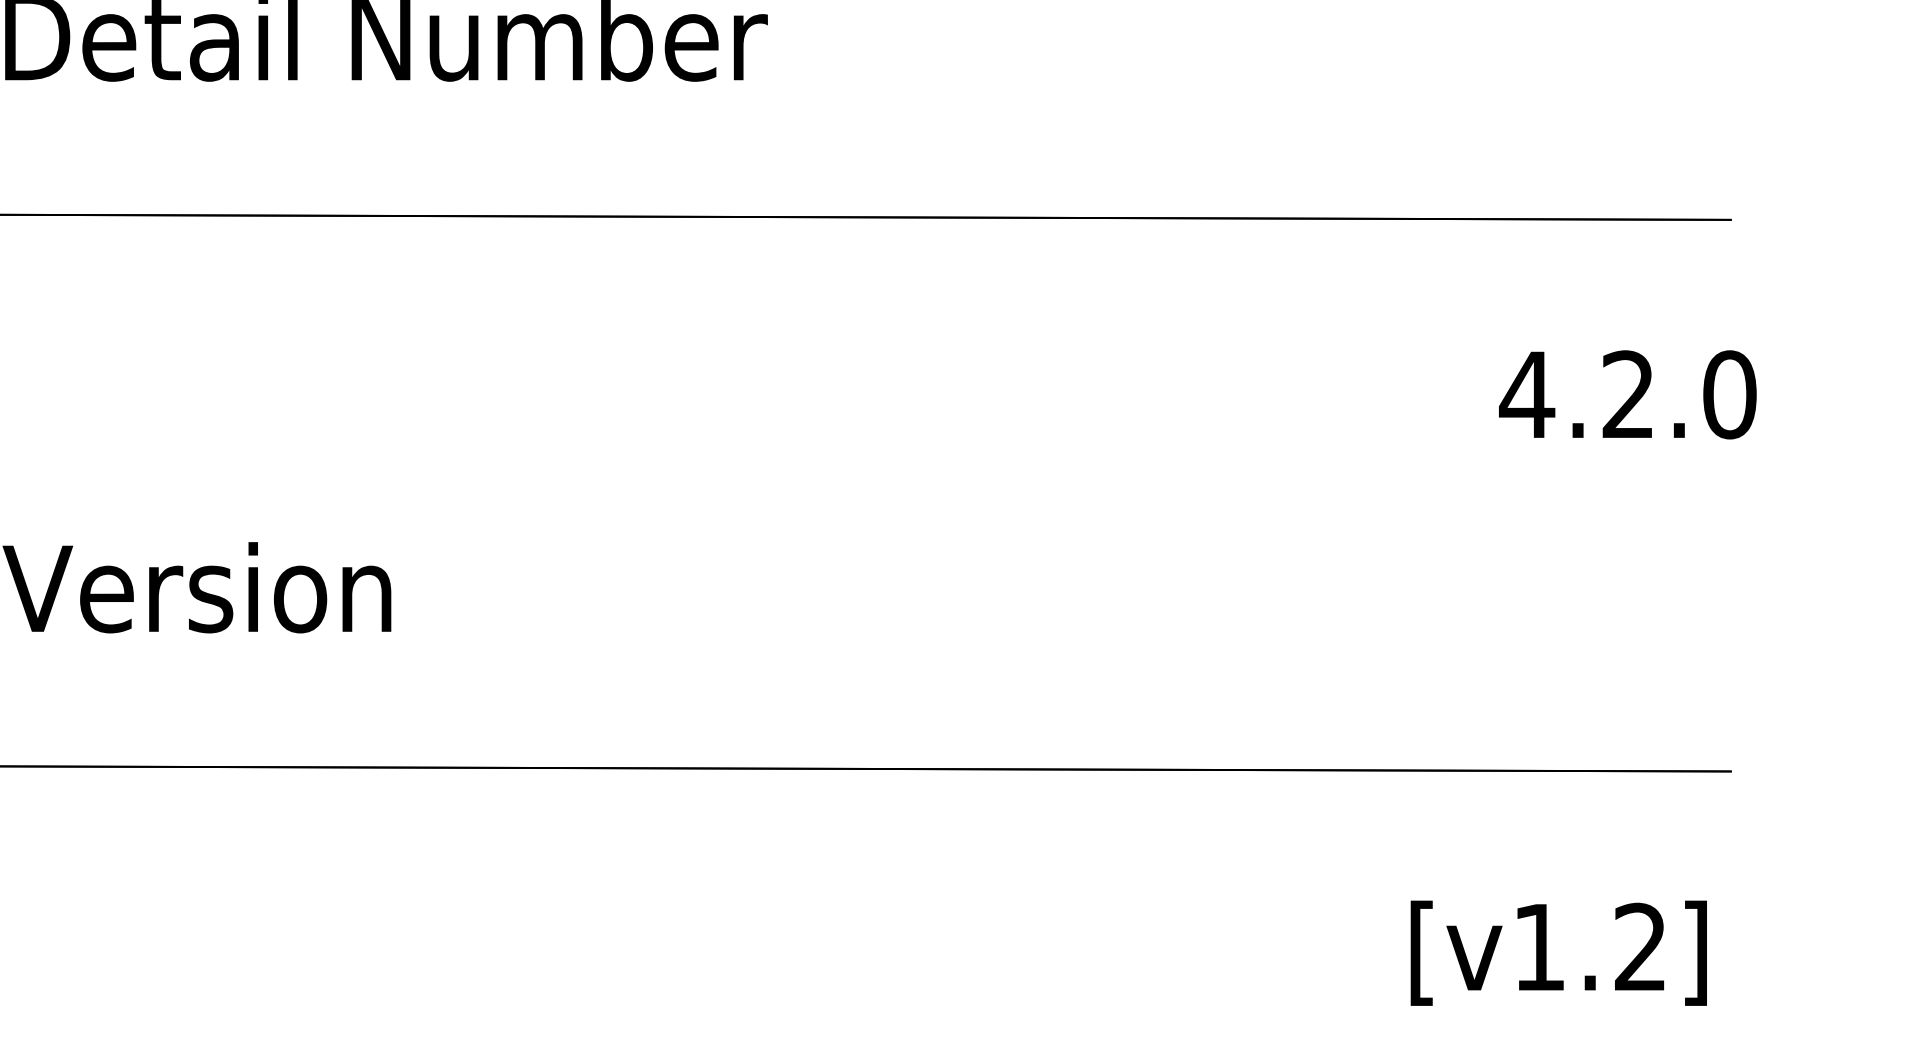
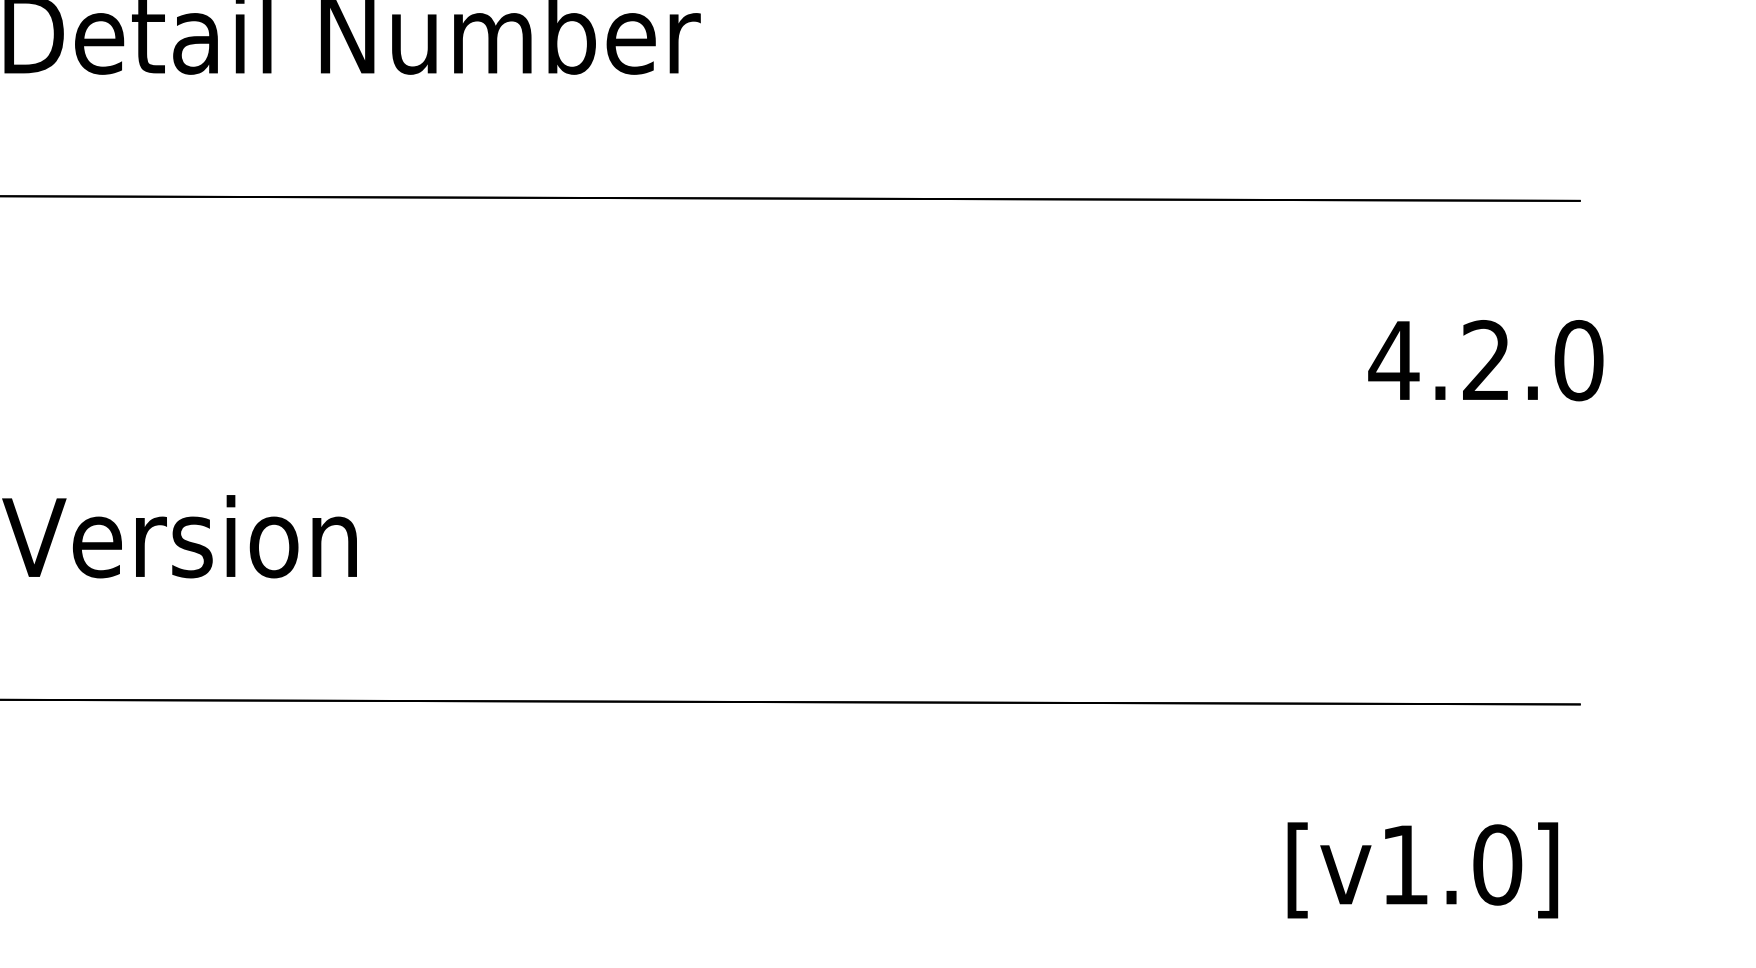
text: (1640, 946) -> (1497, 864), [v1.2] -> [v1.0]

